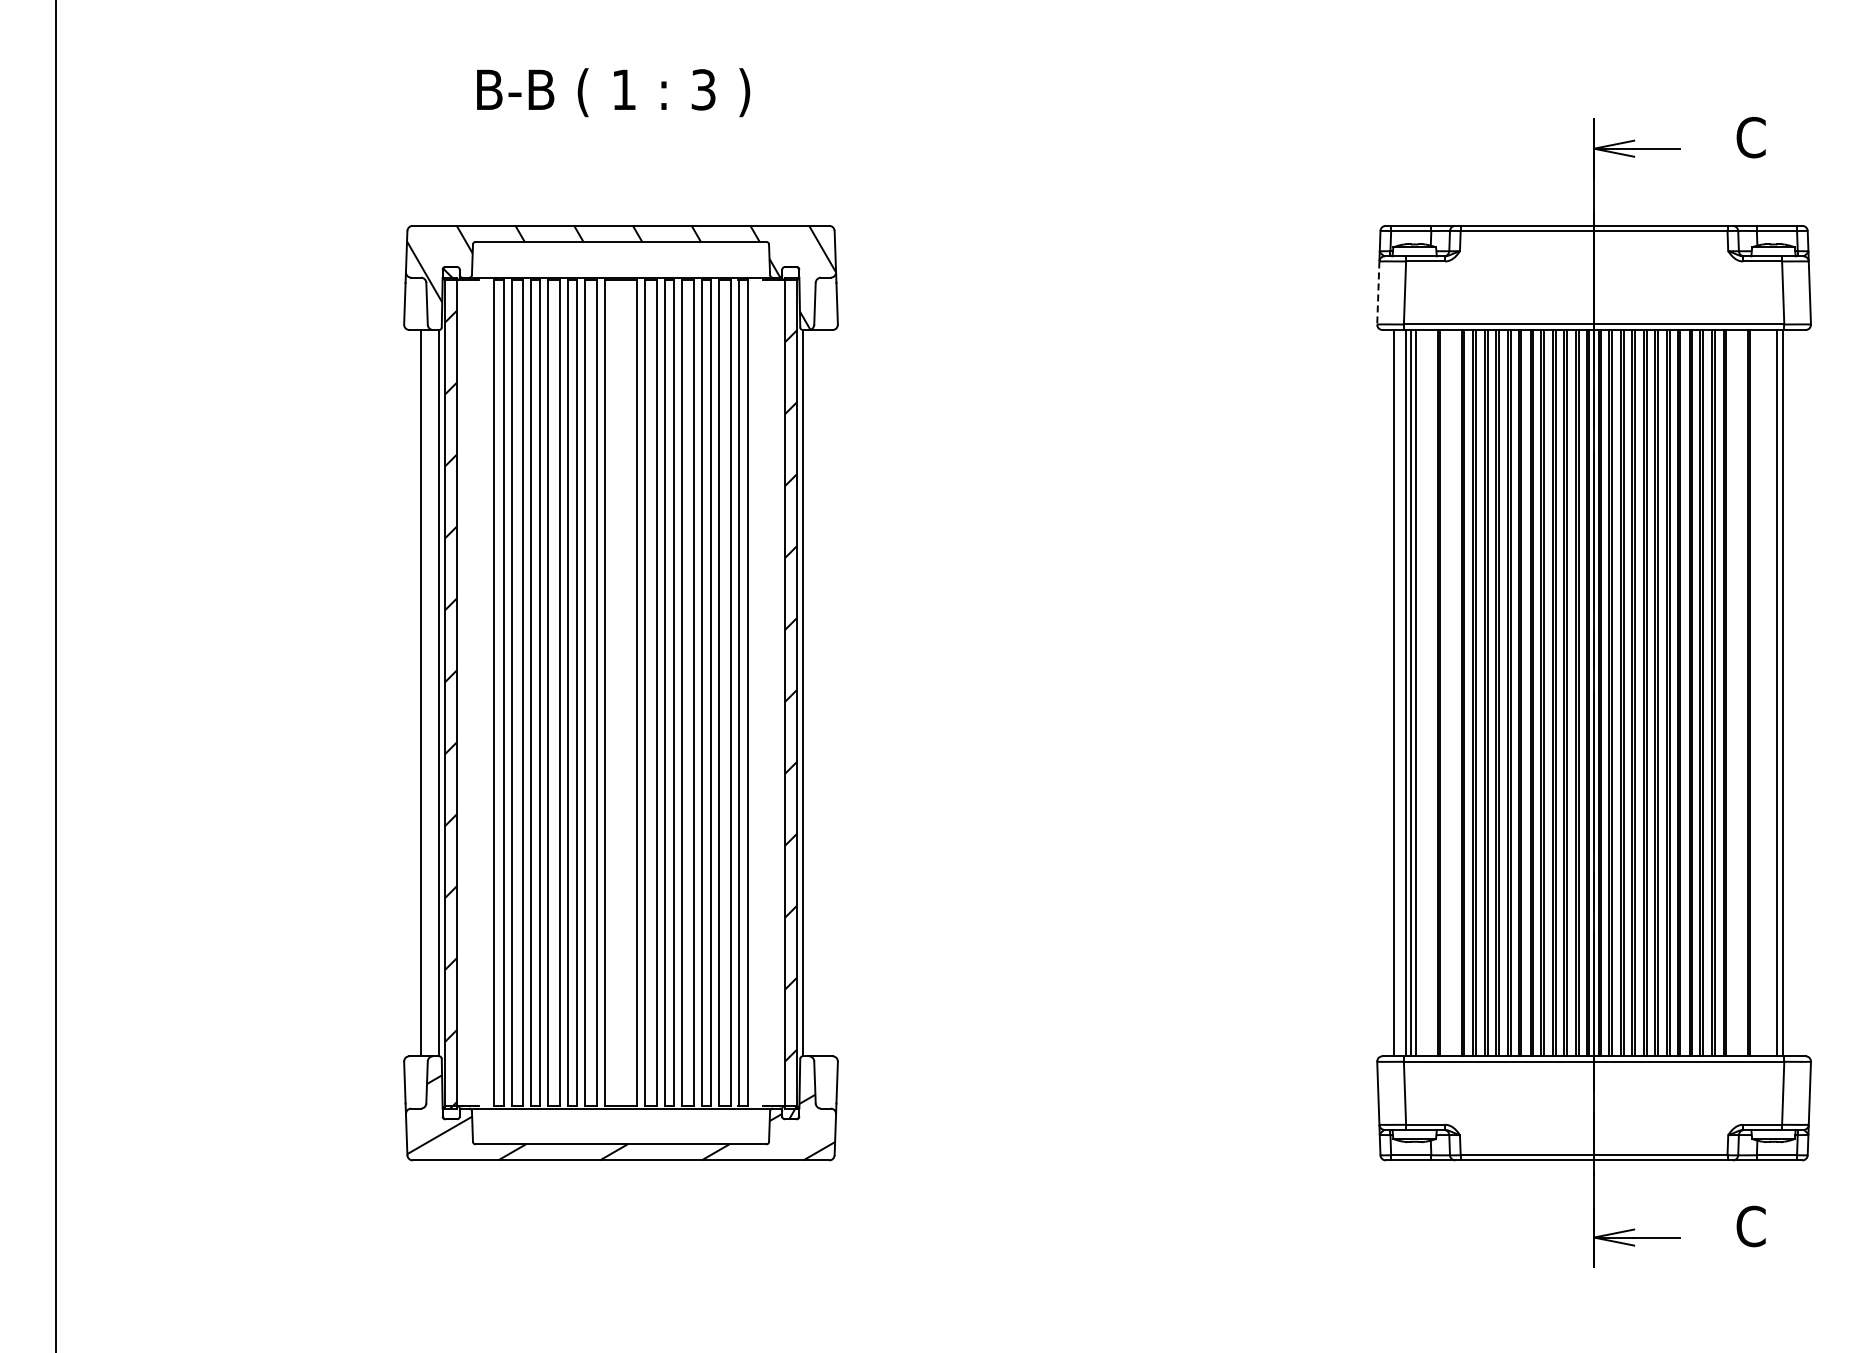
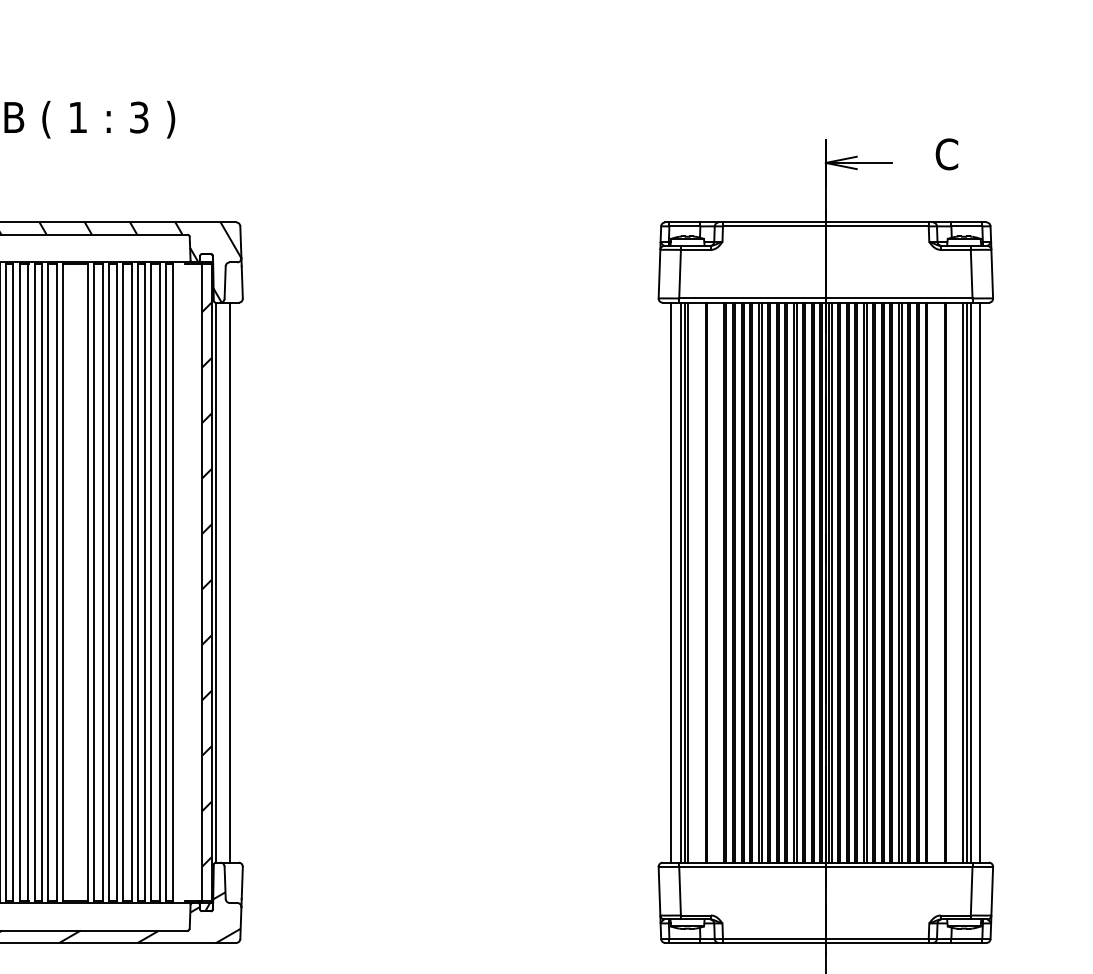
line: (1378, 292) -> (659, 273), dashed -> solid
line: (821, 693) -> (230, 582), added
line: (1772, 693) -> (963, 582), added
line: (1794, 693) -> (980, 582), added

